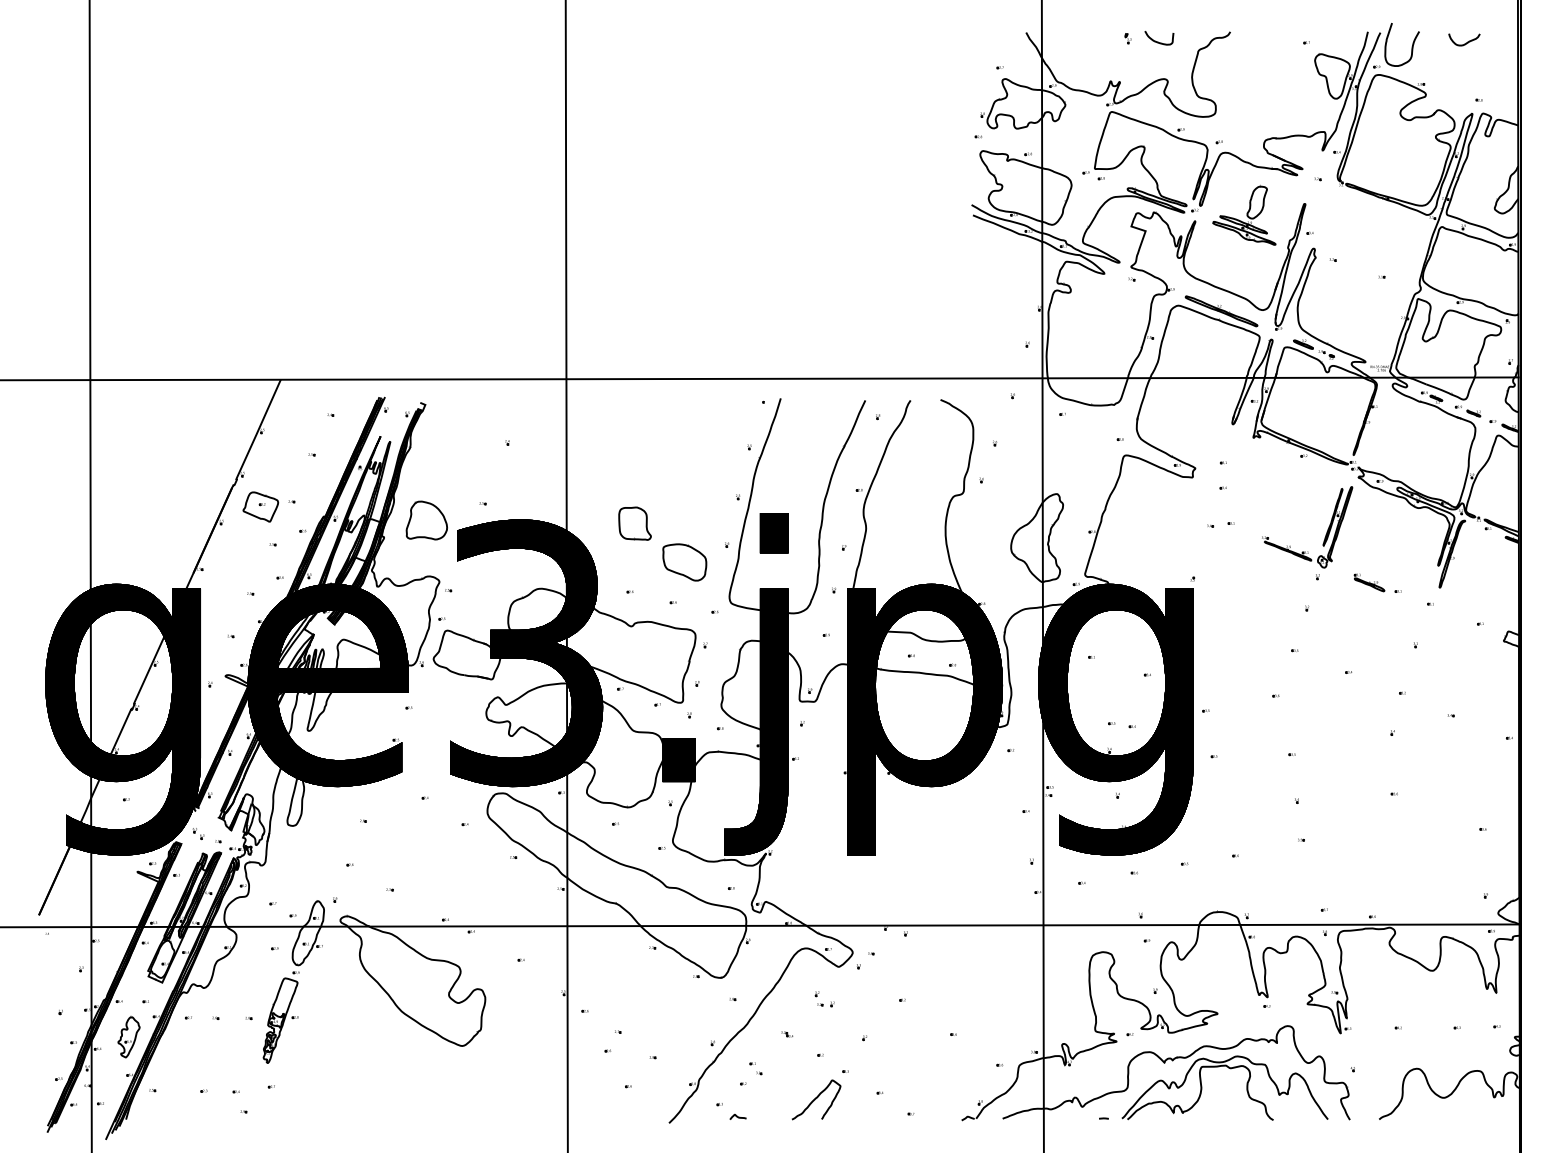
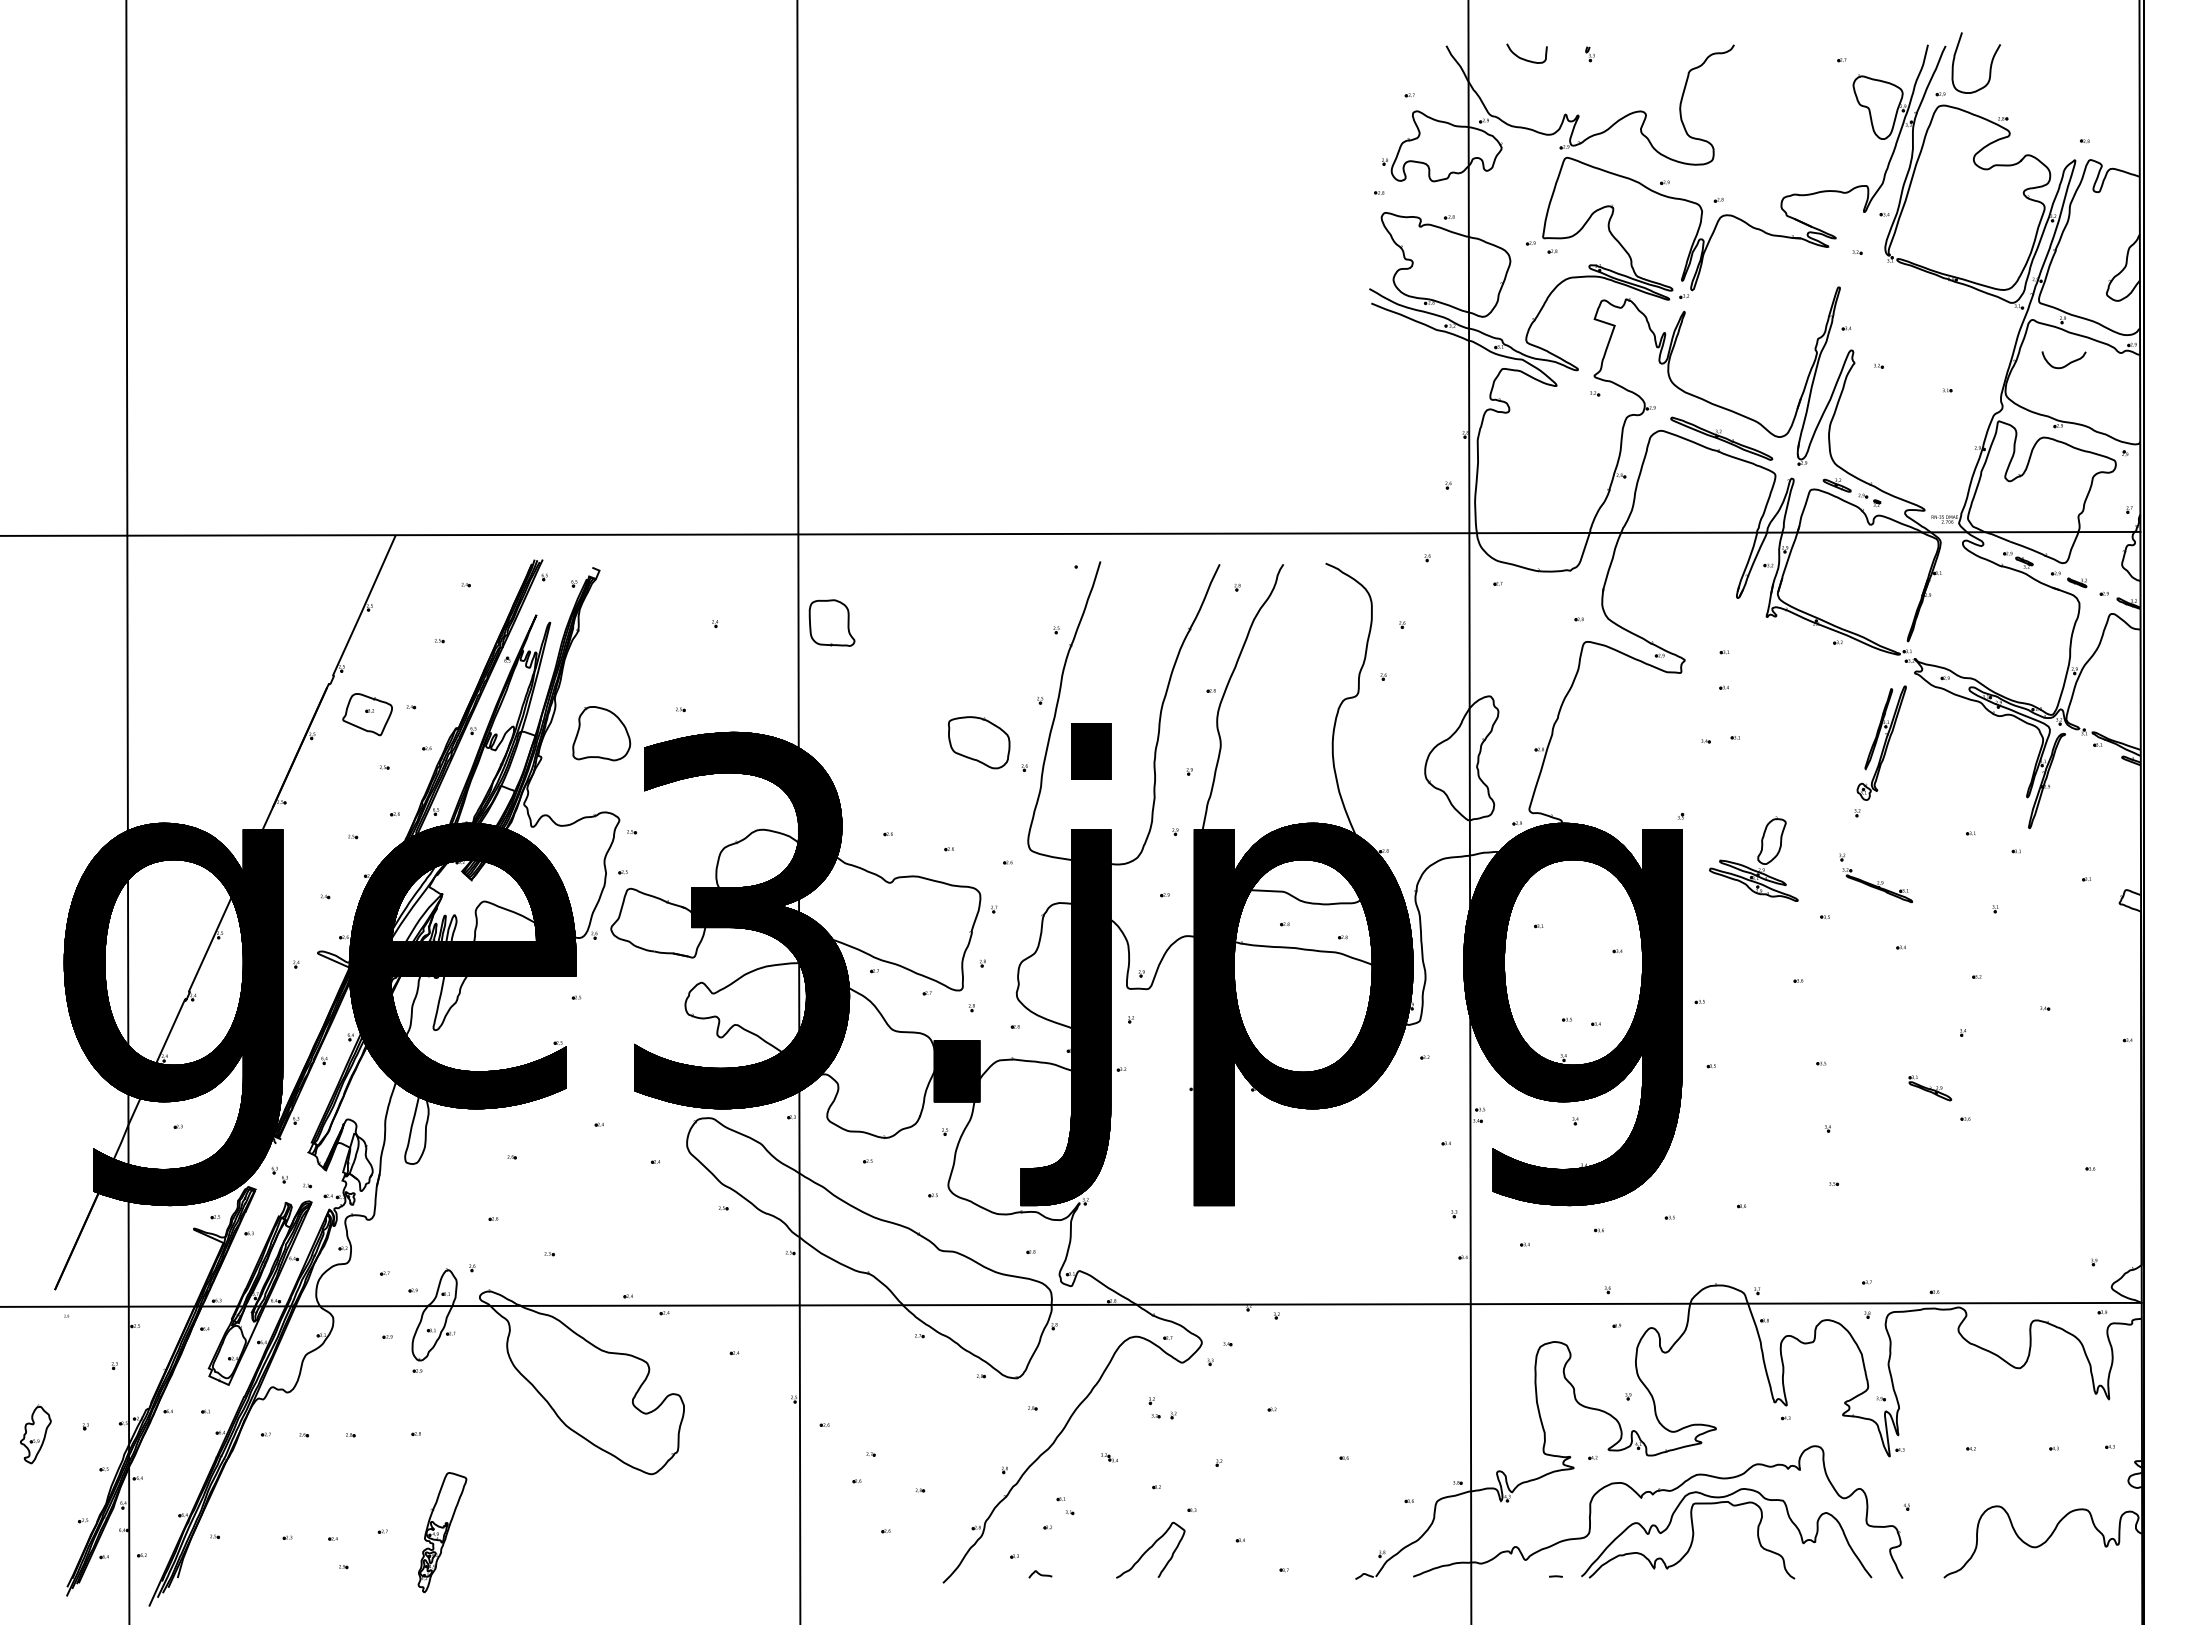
curve: (1157, 41) -> (1524, 58), moved
curve: (1466, 42) -> (2067, 363), moved
part: (1244, 214) -> (1753, 858), moved
part: (634, 523) -> (831, 622), moved
part: (1286, 548) -> (1877, 885), moved
part: (685, 562) -> (979, 742), moved
part: (1369, 582) -> (1930, 1088), moved
part: (280, 1020) -> (442, 1532), moved
part: (128, 1036) -> (35, 1434), moved

